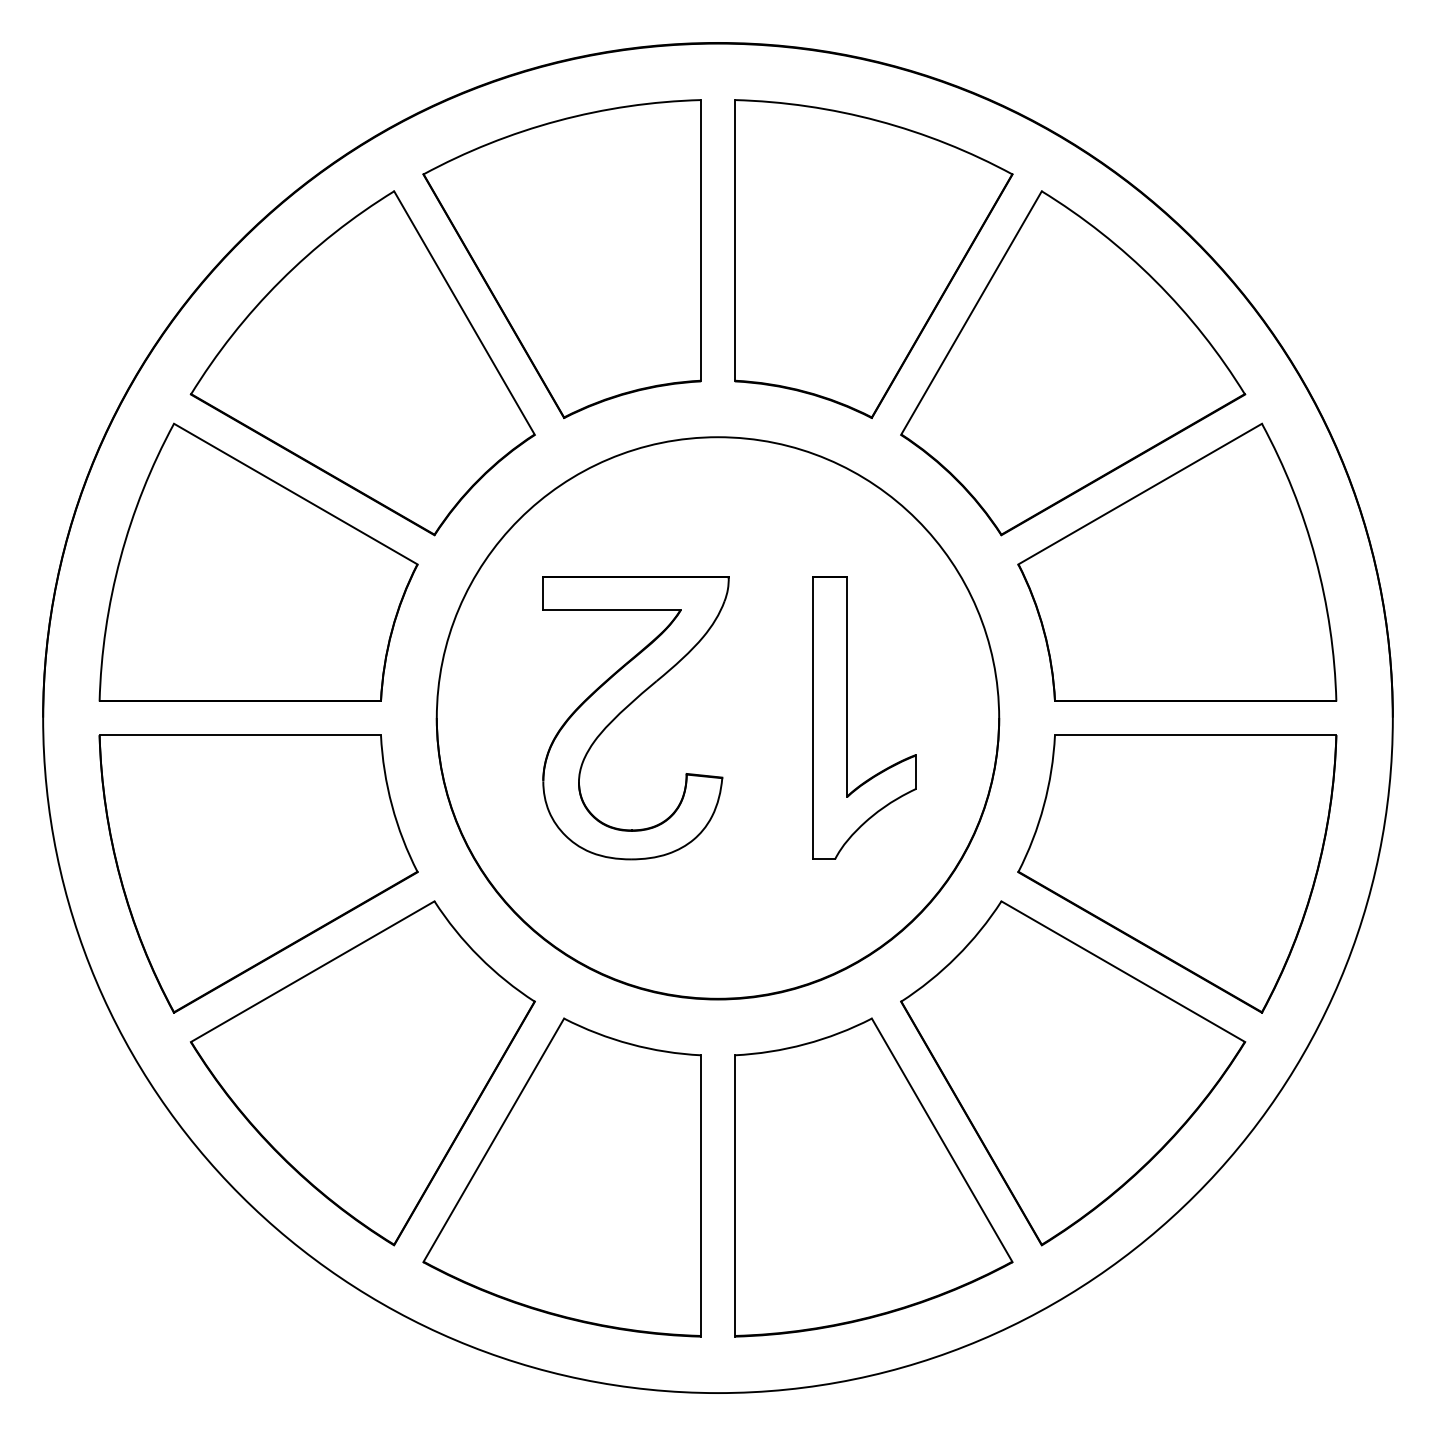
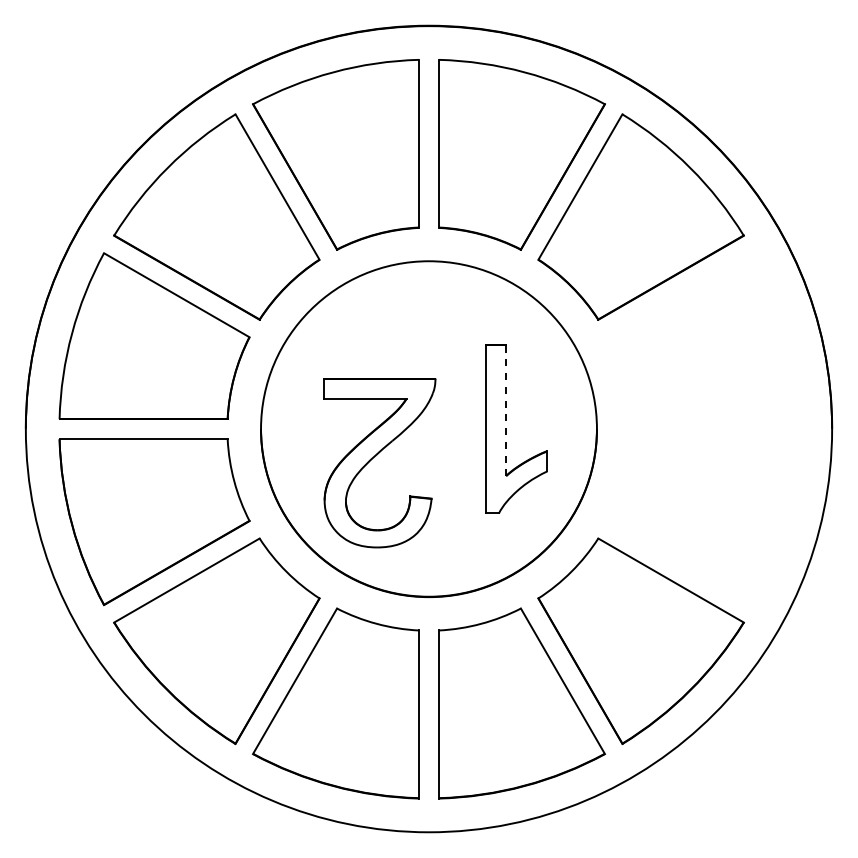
part: (1177, 561) -> (703, 335), removed
line: (847, 687) -> (506, 410), solid -> dashed
part: (630, 707) -> (376, 456), moved
part: (1177, 874) -> (703, 522), removed

